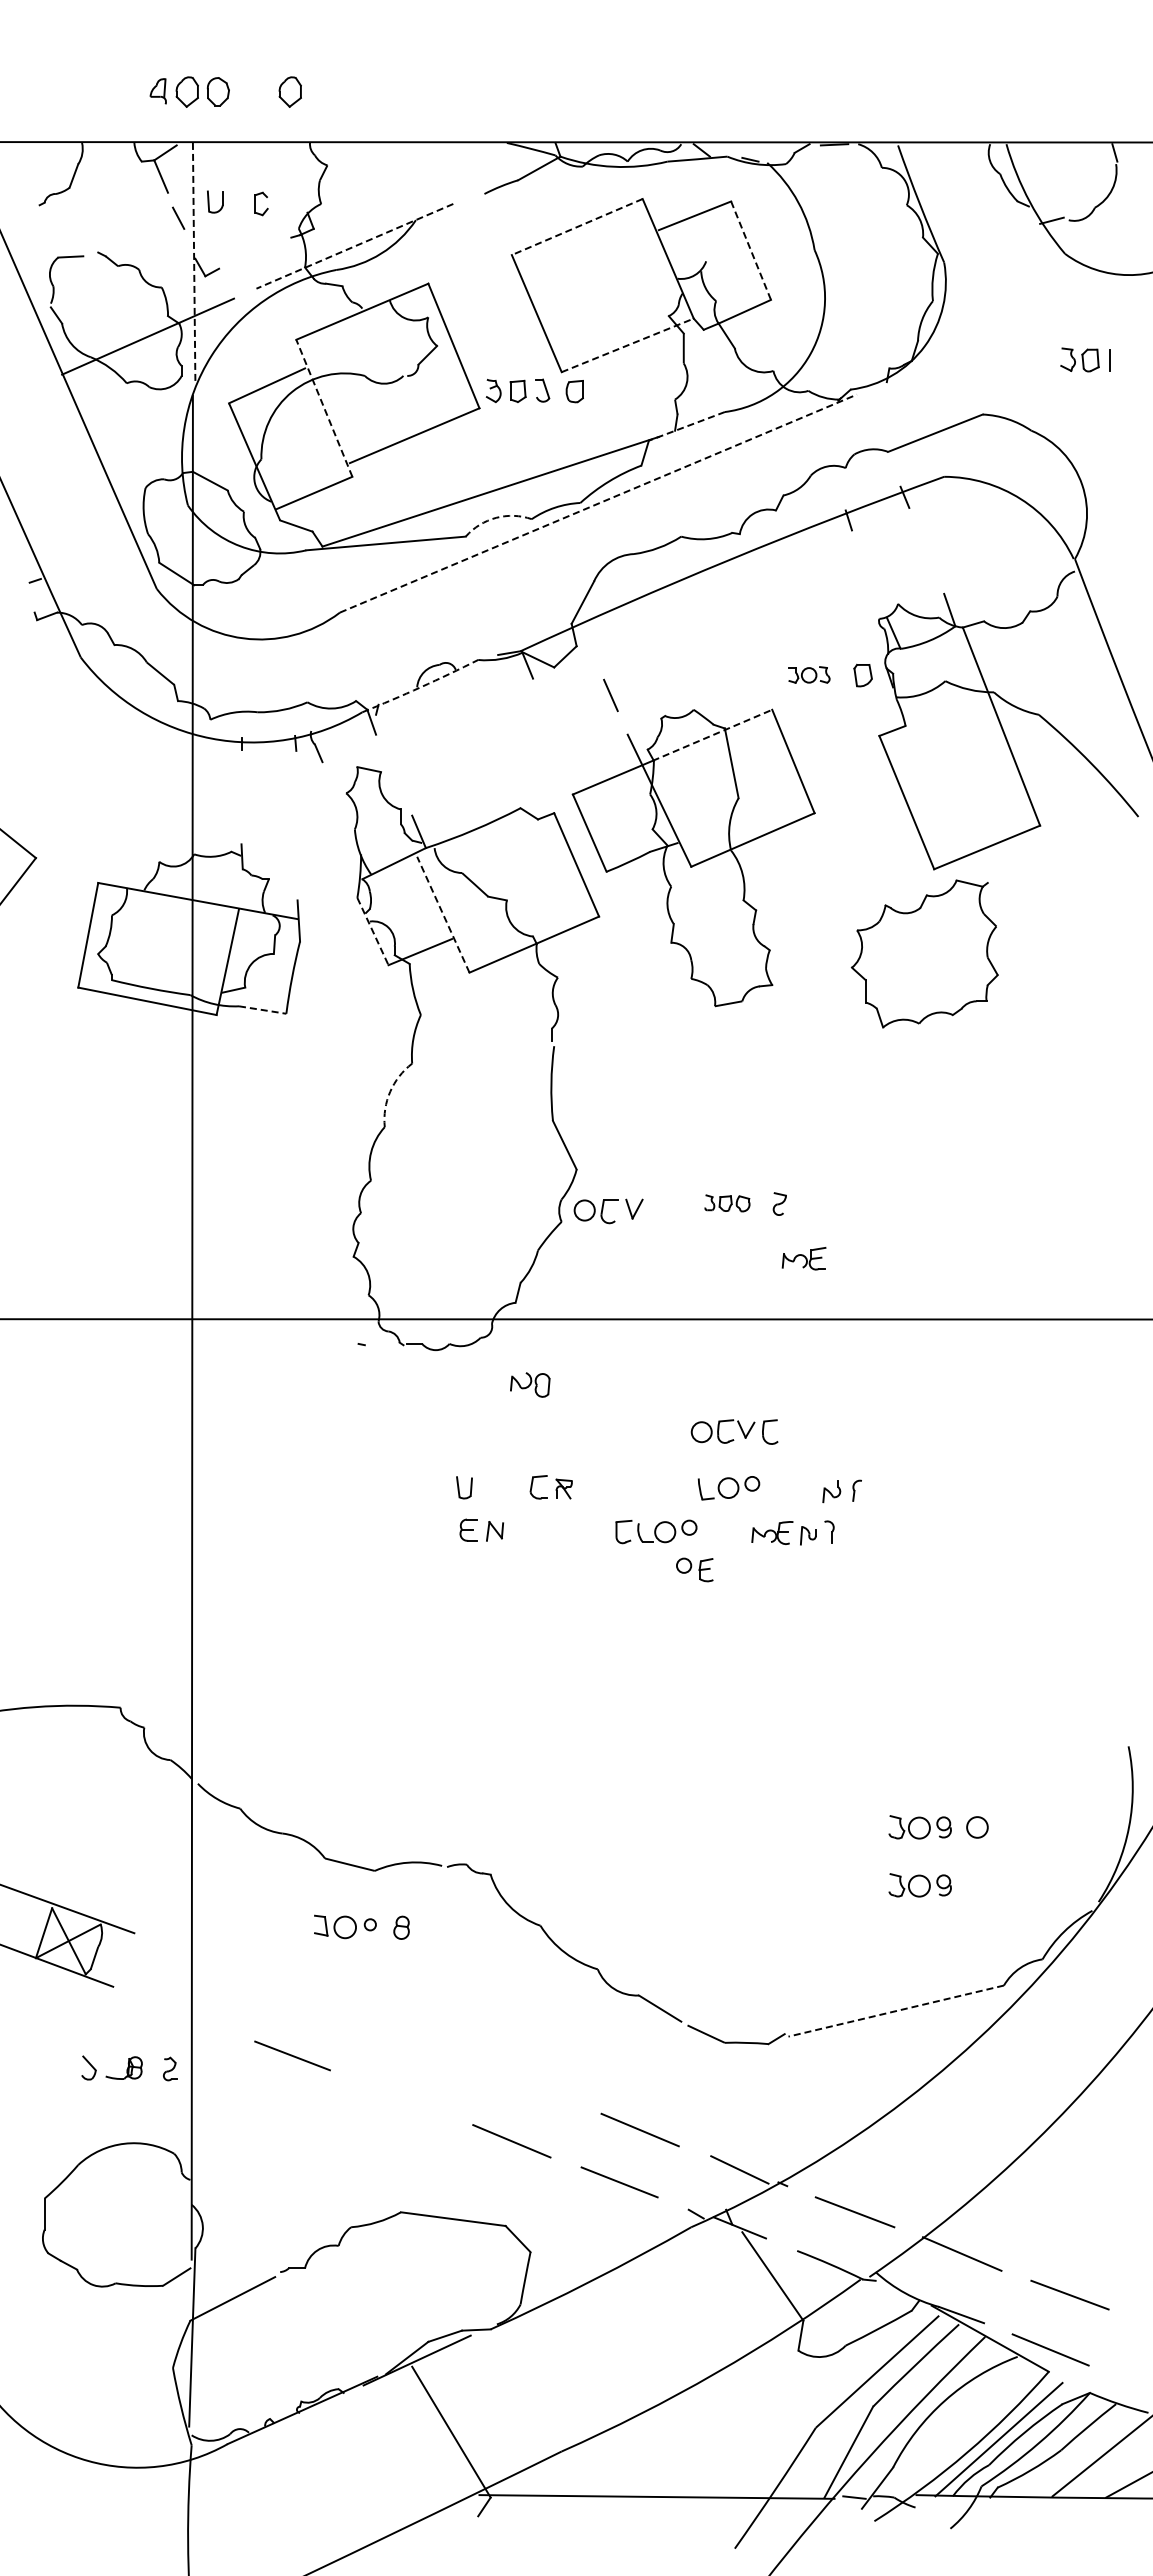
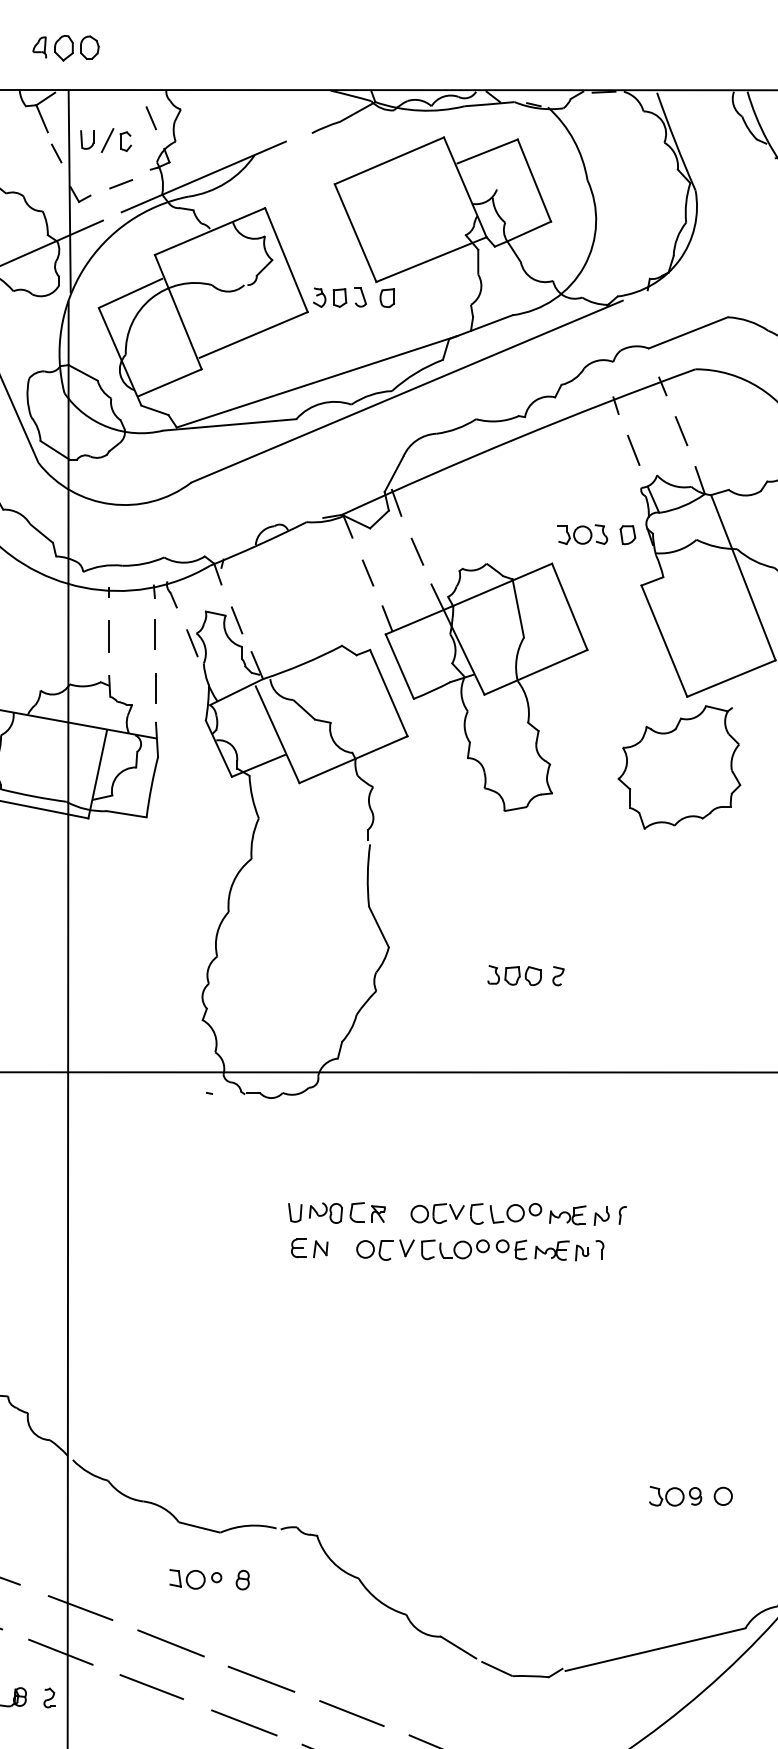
part: (289, 91) -> (149, 47), removed
line: (291, 175) -> (150, 117), added
line: (239, 202) -> (107, 140), added
line: (576, 227) -> (388, 161), dashed -> solid
line: (354, 246) -> (203, 177), dashed -> solid
line: (751, 251) -> (534, 181), dashed -> solid
line: (255, 255) -> (120, 184), added
line: (194, 263) -> (69, 191), dashed -> solid
line: (628, 345) -> (432, 259), dashed -> solid
line: (324, 407) -> (178, 311), dashed -> solid
line: (686, 426) -> (480, 327), dashed -> solid
line: (598, 503) -> (407, 391), dashed -> solid
arc: (496, 517) -> (321, 403), dashed -> solid
line: (927, 550) -> (681, 430), added
line: (869, 573) -> (633, 449), added
line: (585, 636) -> (396, 502), added
part: (809, 674) -> (583, 534), size x1.43
arc: (420, 687) -> (258, 545), dashed -> solid
line: (551, 720) -> (367, 572), added
line: (712, 735) -> (502, 585), dashed -> solid
line: (574, 774) -> (387, 617), added
line: (394, 777) -> (236, 620), added
line: (296, 794) -> (155, 634), added
line: (241, 796) -> (109, 636), added
line: (340, 804) -> (191, 642), added
line: (297, 858) -> (155, 687), added
line: (443, 914) -> (277, 734), dashed -> solid
line: (373, 932) -> (219, 749), dashed -> solid
line: (262, 1010) -> (126, 814), dashed -> solid
arc: (390, 1091) -> (233, 882), dashed -> solid
part: (727, 1203) -> (514, 975), size x1.43
part: (608, 1211) -> (385, 1250), moved
part: (803, 1258) -> (567, 1215), moved
part: (530, 1384) -> (326, 1212), moved
part: (740, 1429) -> (452, 1211), moved
part: (694, 1569) -> (511, 1249), moved
part: (919, 1885) -> (674, 1544), removed
line: (207, 1960) -> (80, 1607), added
line: (315, 2003) -> (170, 1643), added
line: (896, 2011) -> (655, 1649), dashed -> solid
line: (183, 2014) -> (60, 1652), added
line: (423, 2046) -> (261, 1679), added
line: (532, 2087) -> (352, 1713), added
line: (403, 2098) -> (244, 1722), added

